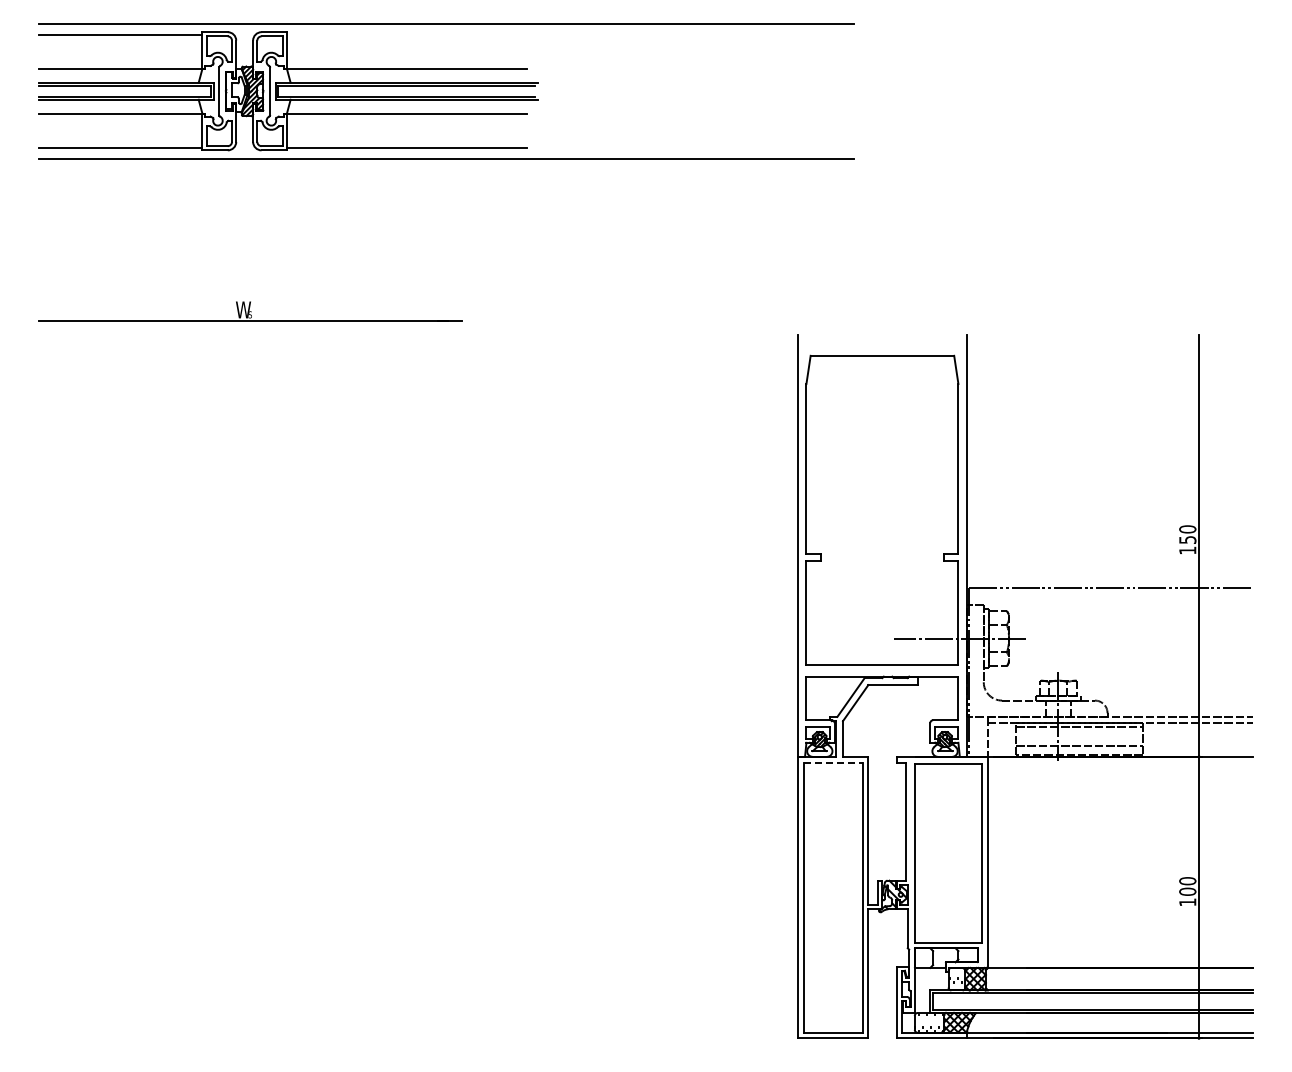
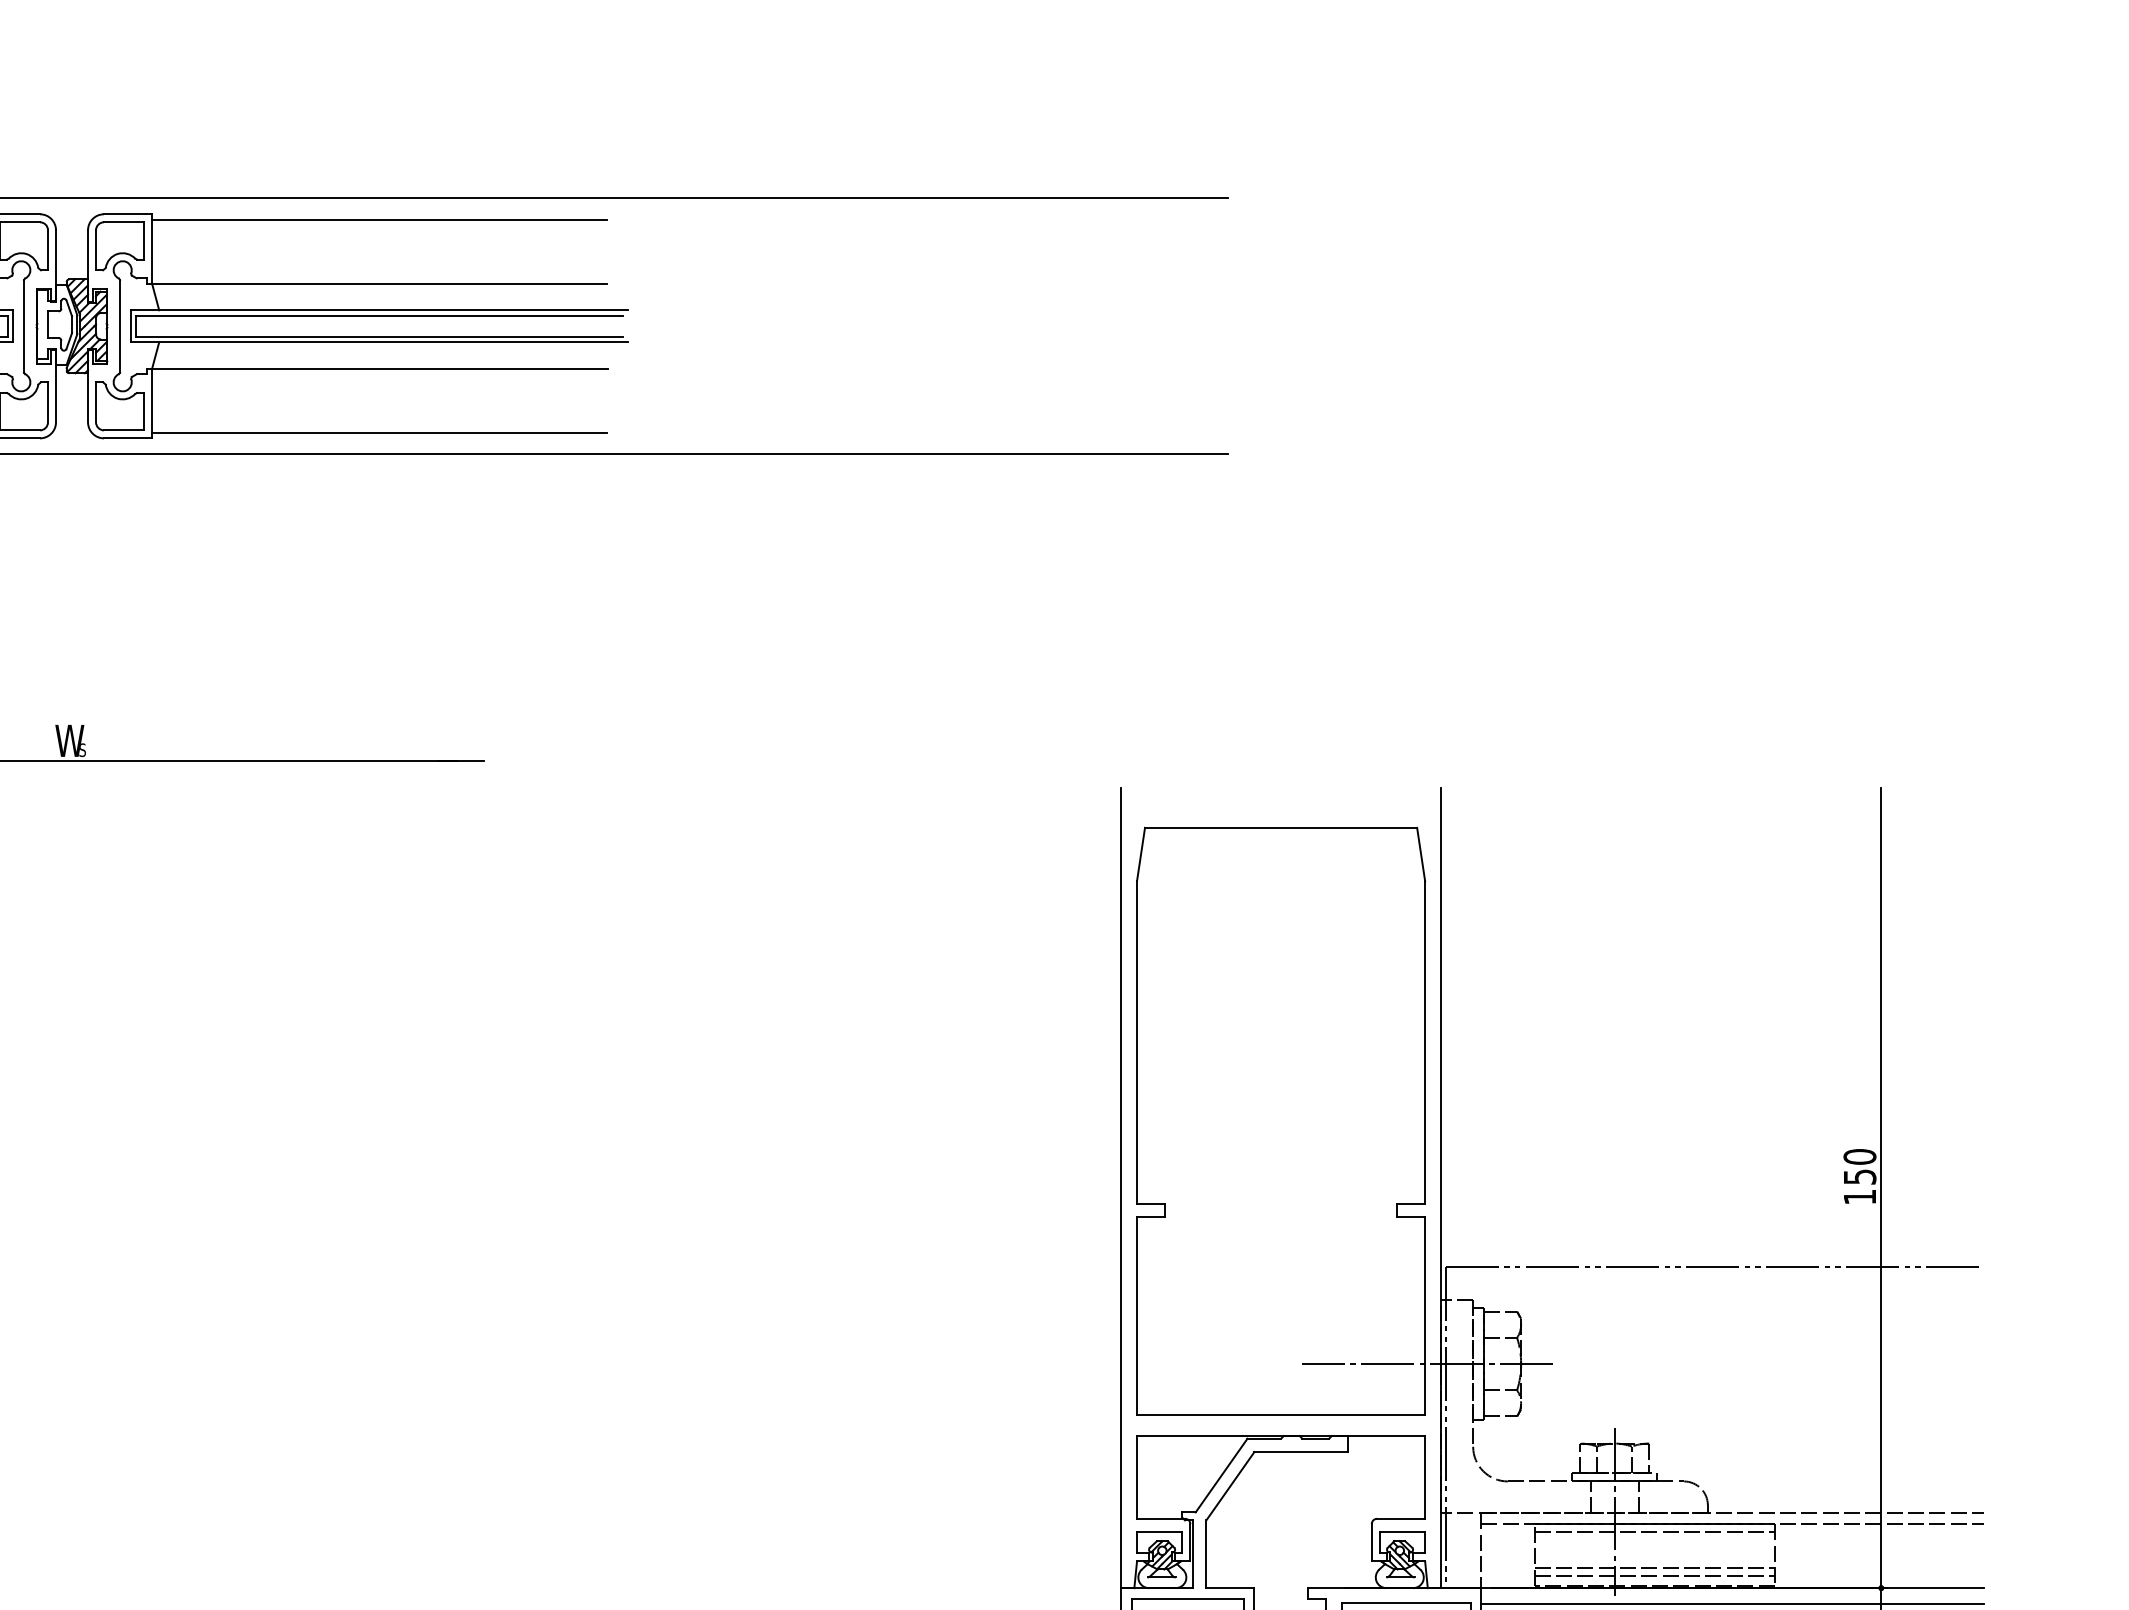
line: (406, 35) -> (378, 220), added
line: (1079, 750) -> (1654, 1576), added
line: (833, 762) -> (1188, 1598), dashed -> solid
line: (1120, 765) -> (1732, 1604), added

